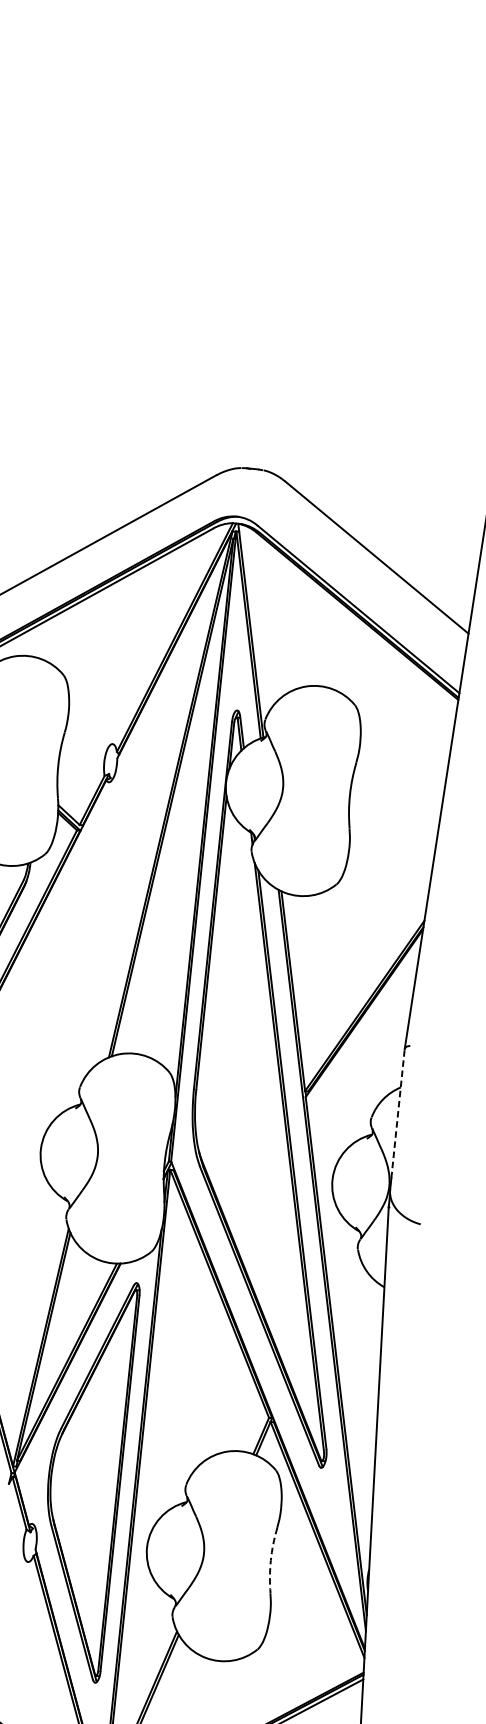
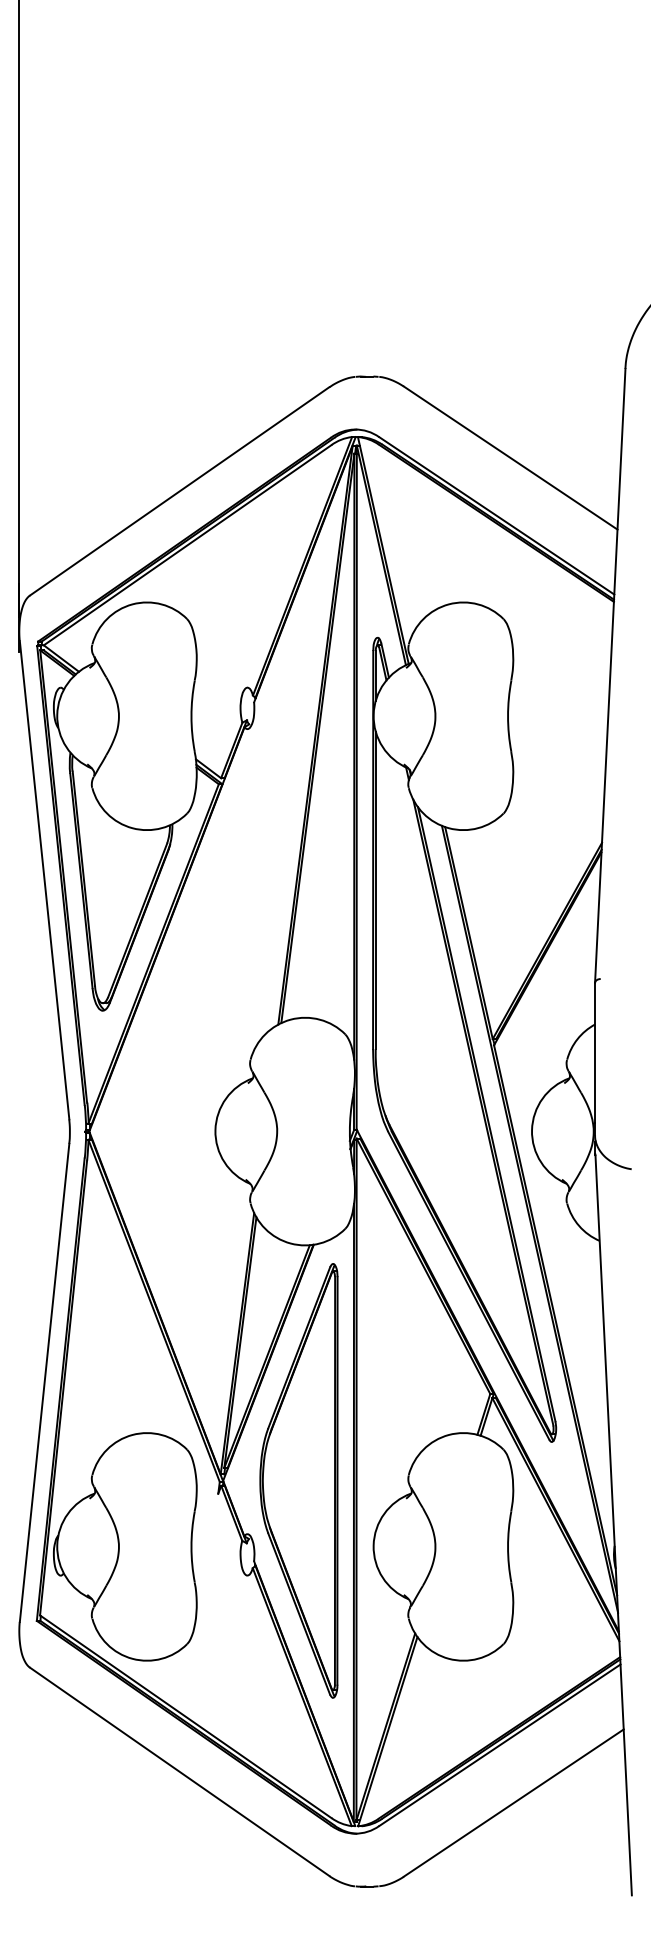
line: (398, 1113) -> (595, 1052), dashed -> solid
arc: (271, 1560) -> (508, 1546), dashed -> solid

